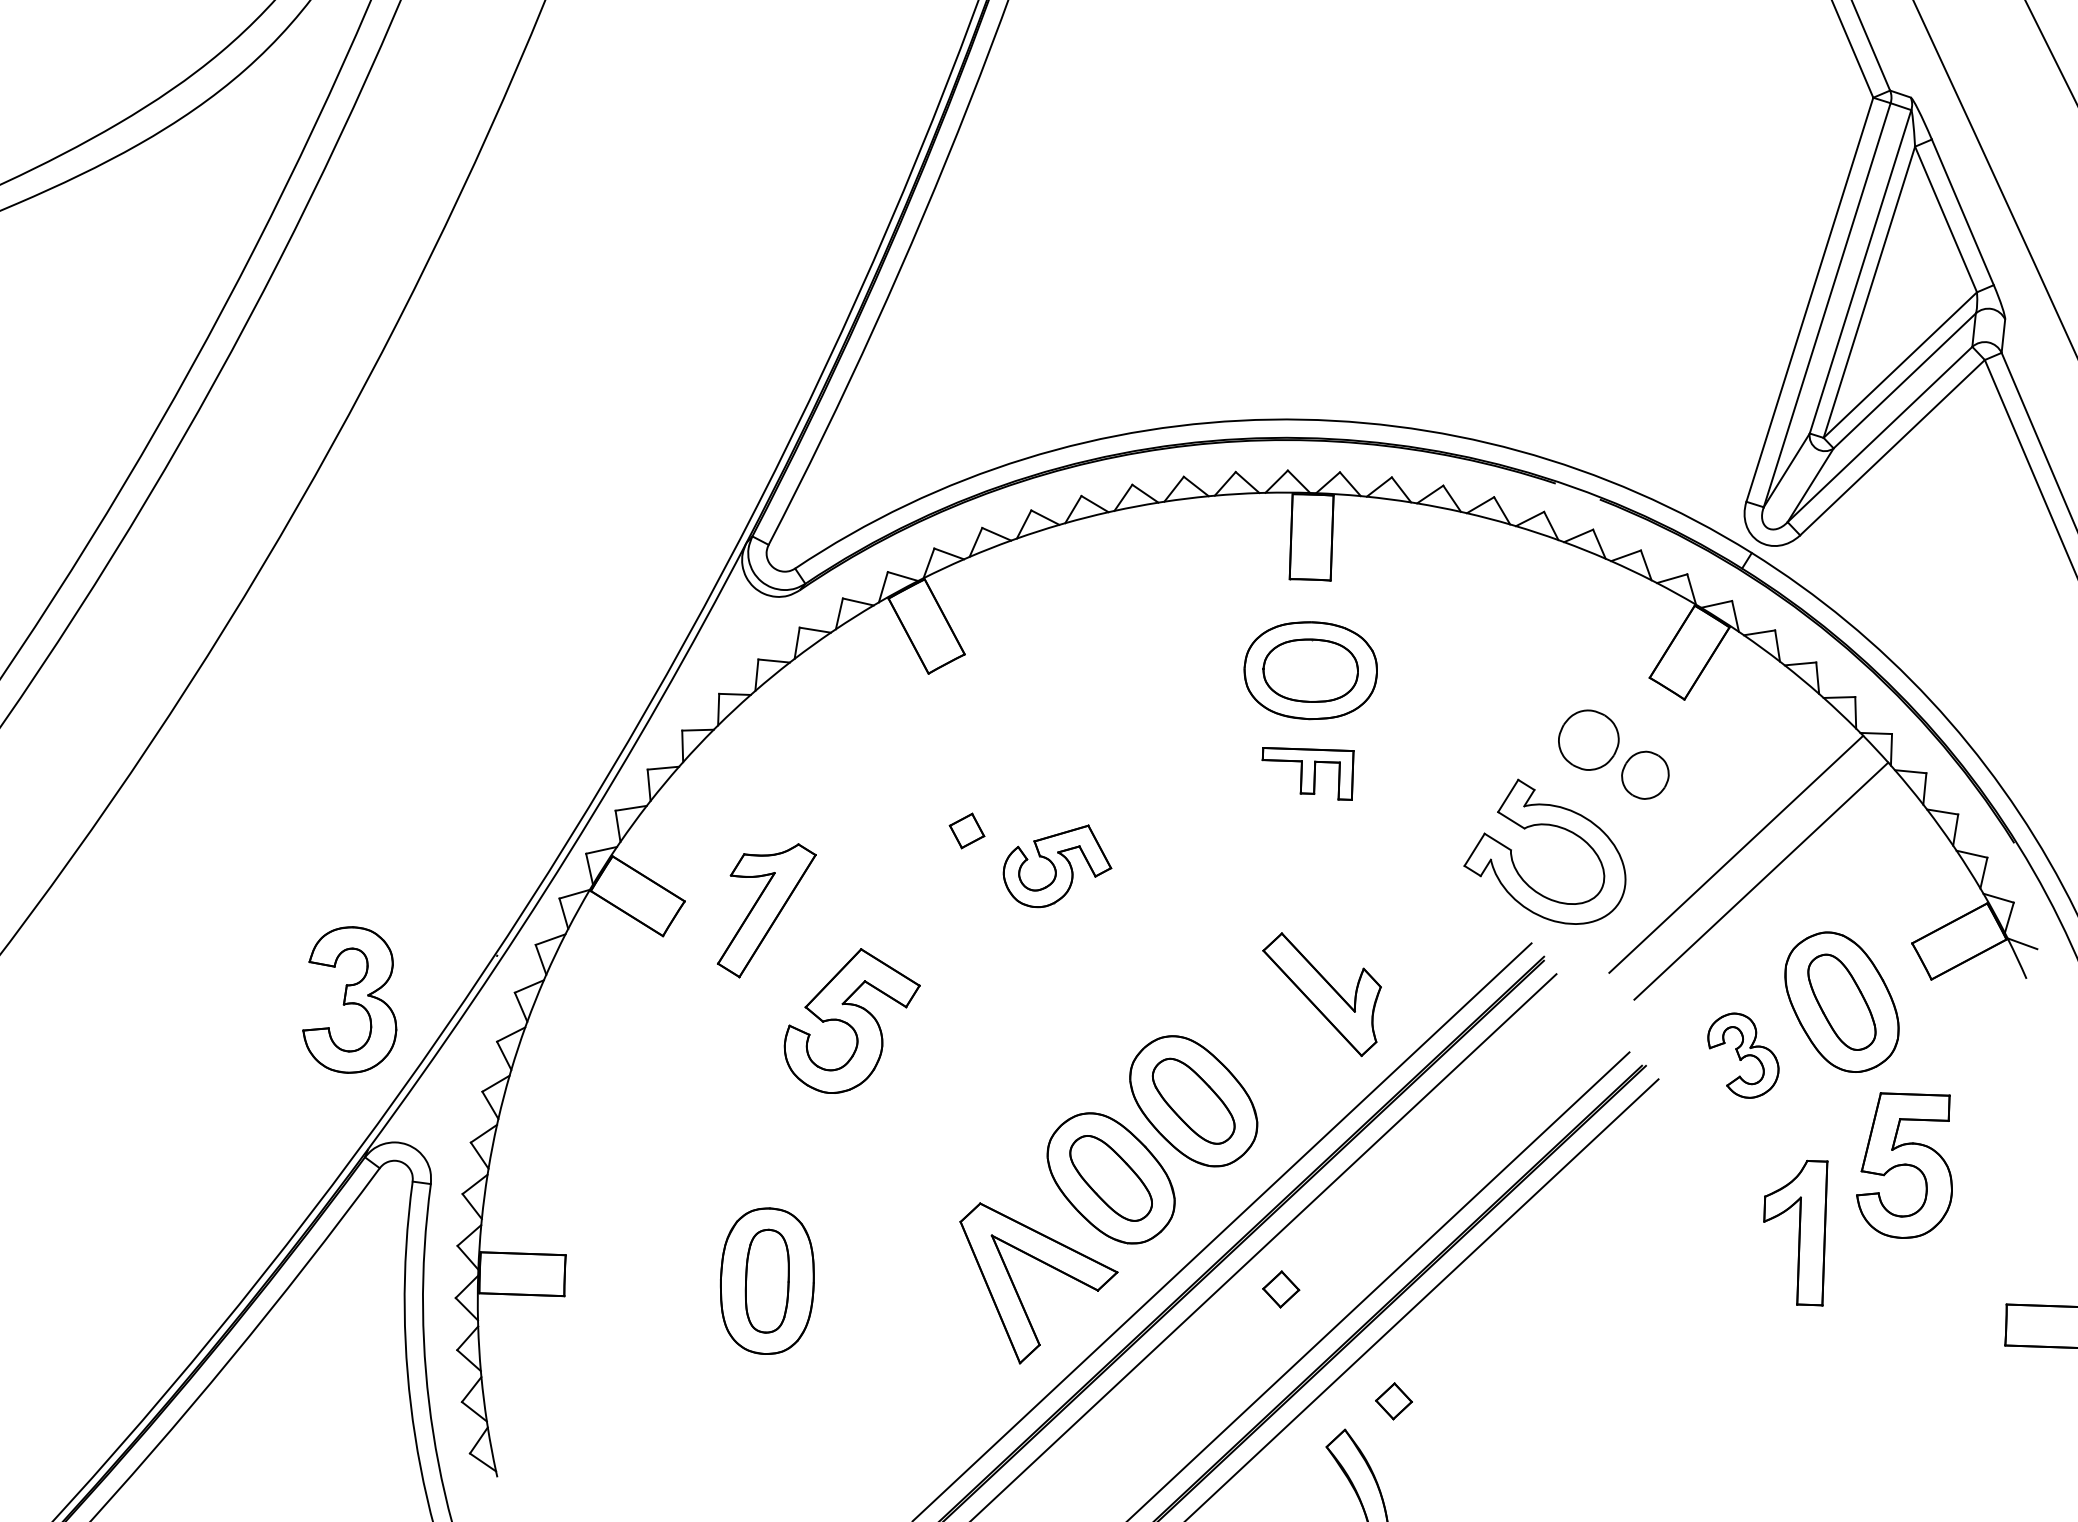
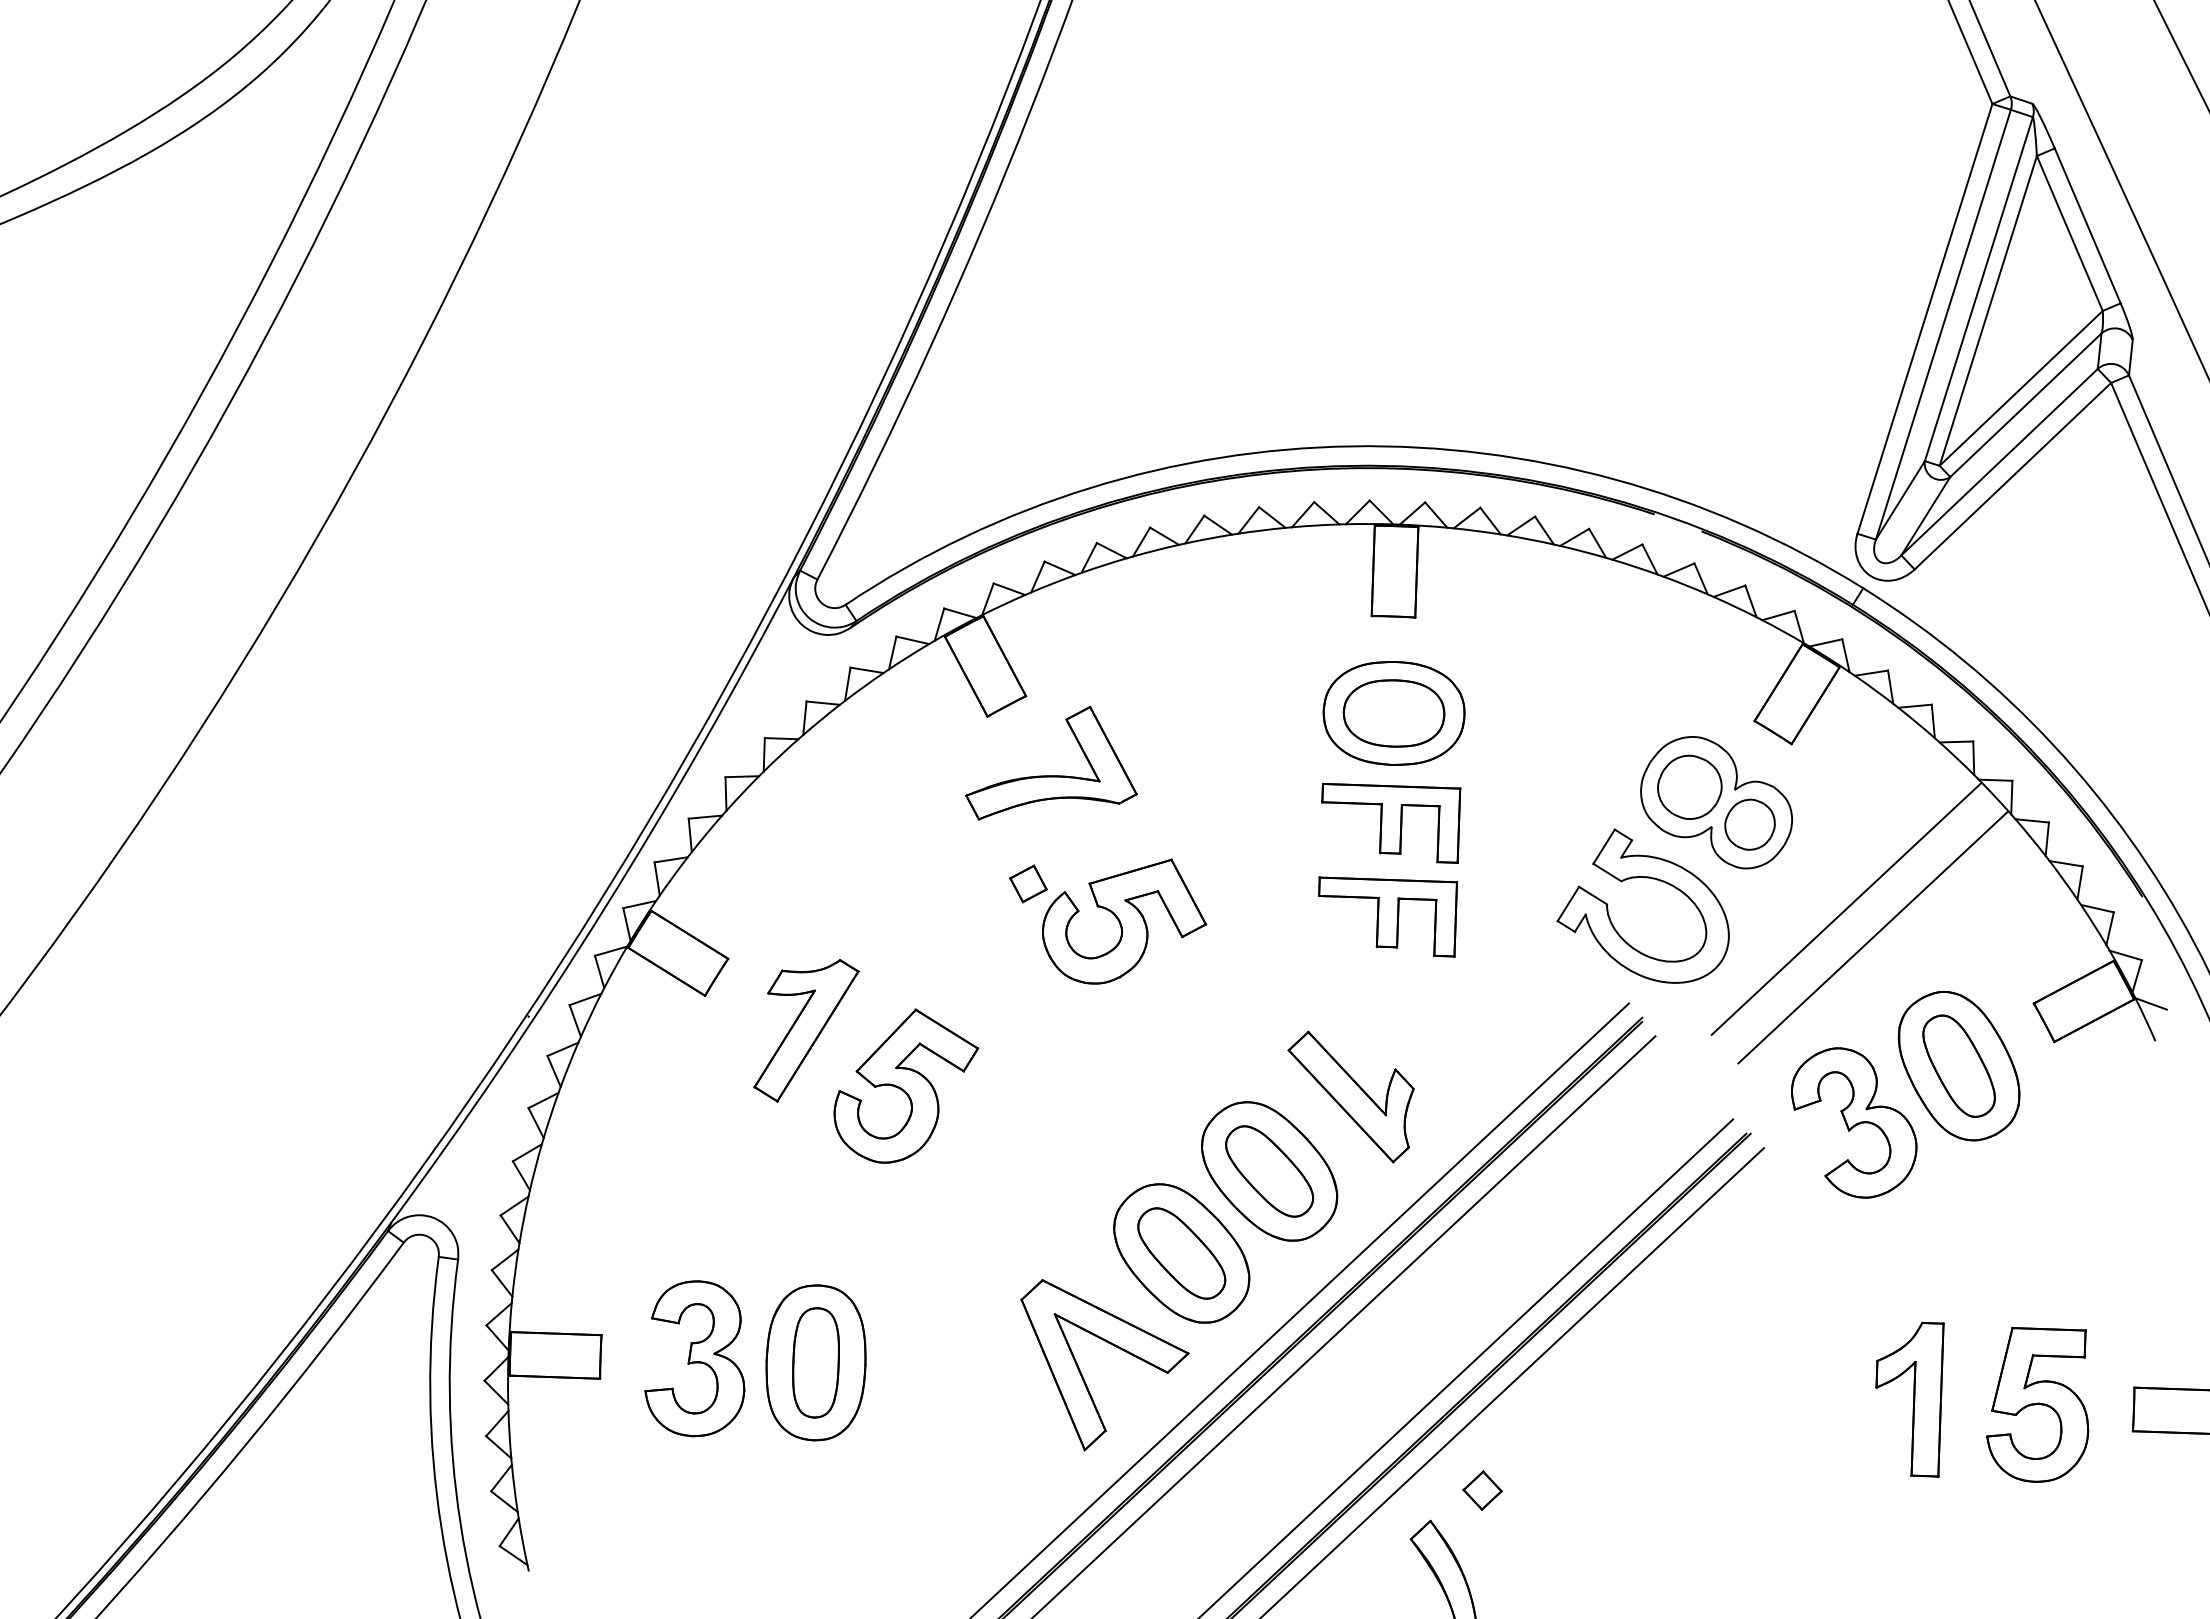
part: (988, 729) -> (1051, 775), added
part: (1613, 754) -> (1716, 802), added
part: (1308, 773) -> (1391, 822), size x1.43
part: (1304, 861) -> (1387, 916), added
part: (1057, 866) -> (1124, 921), size x1.43
part: (766, 910) -> (806, 1030), moved
part: (1321, 994) -> (1350, 1096), moved
part: (349, 999) -> (694, 1358), moved
part: (1743, 1055) -> (1854, 1122), size x1.67
part: (1904, 1165) -> (2037, 1404), moved
part: (1795, 1232) -> (1909, 1399), moved
part: (1281, 1289) -> (1362, 1371), removed

